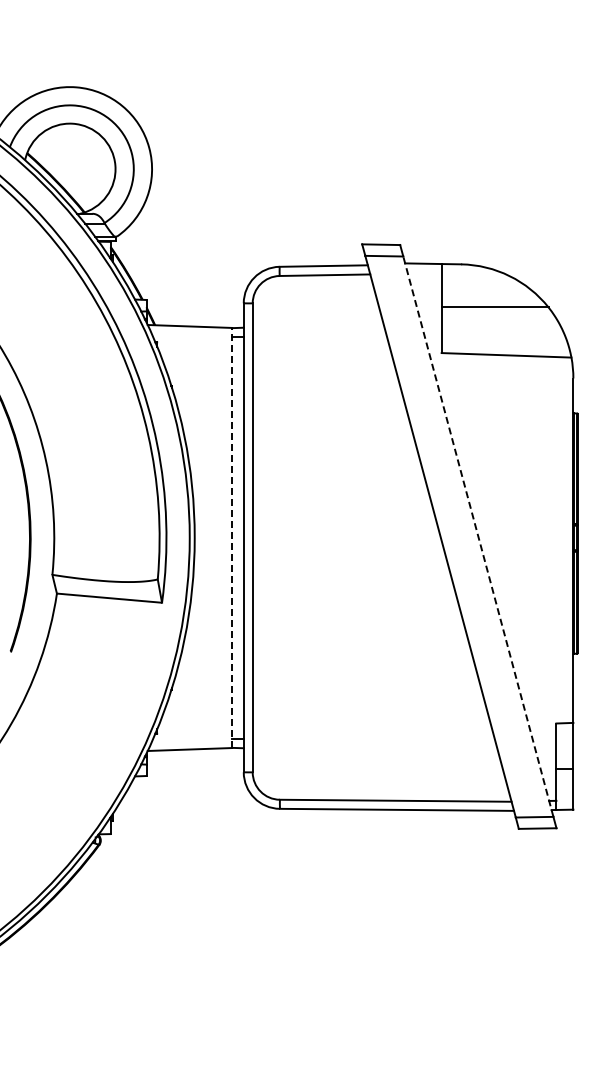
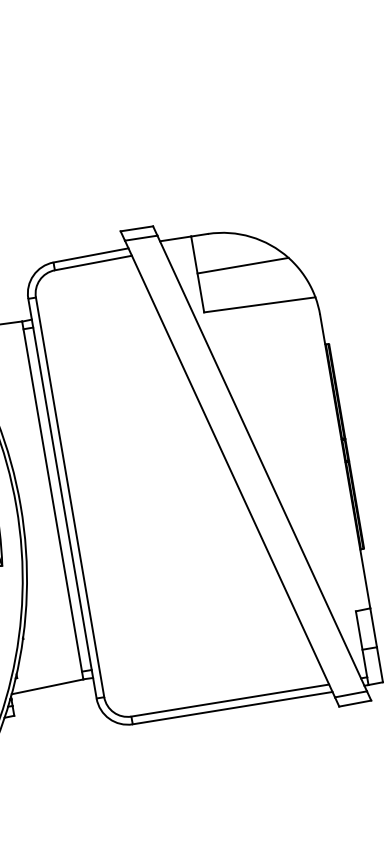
line: (478, 536) -> (262, 463), dashed -> solid
line: (232, 537) -> (52, 500), dashed -> solid

